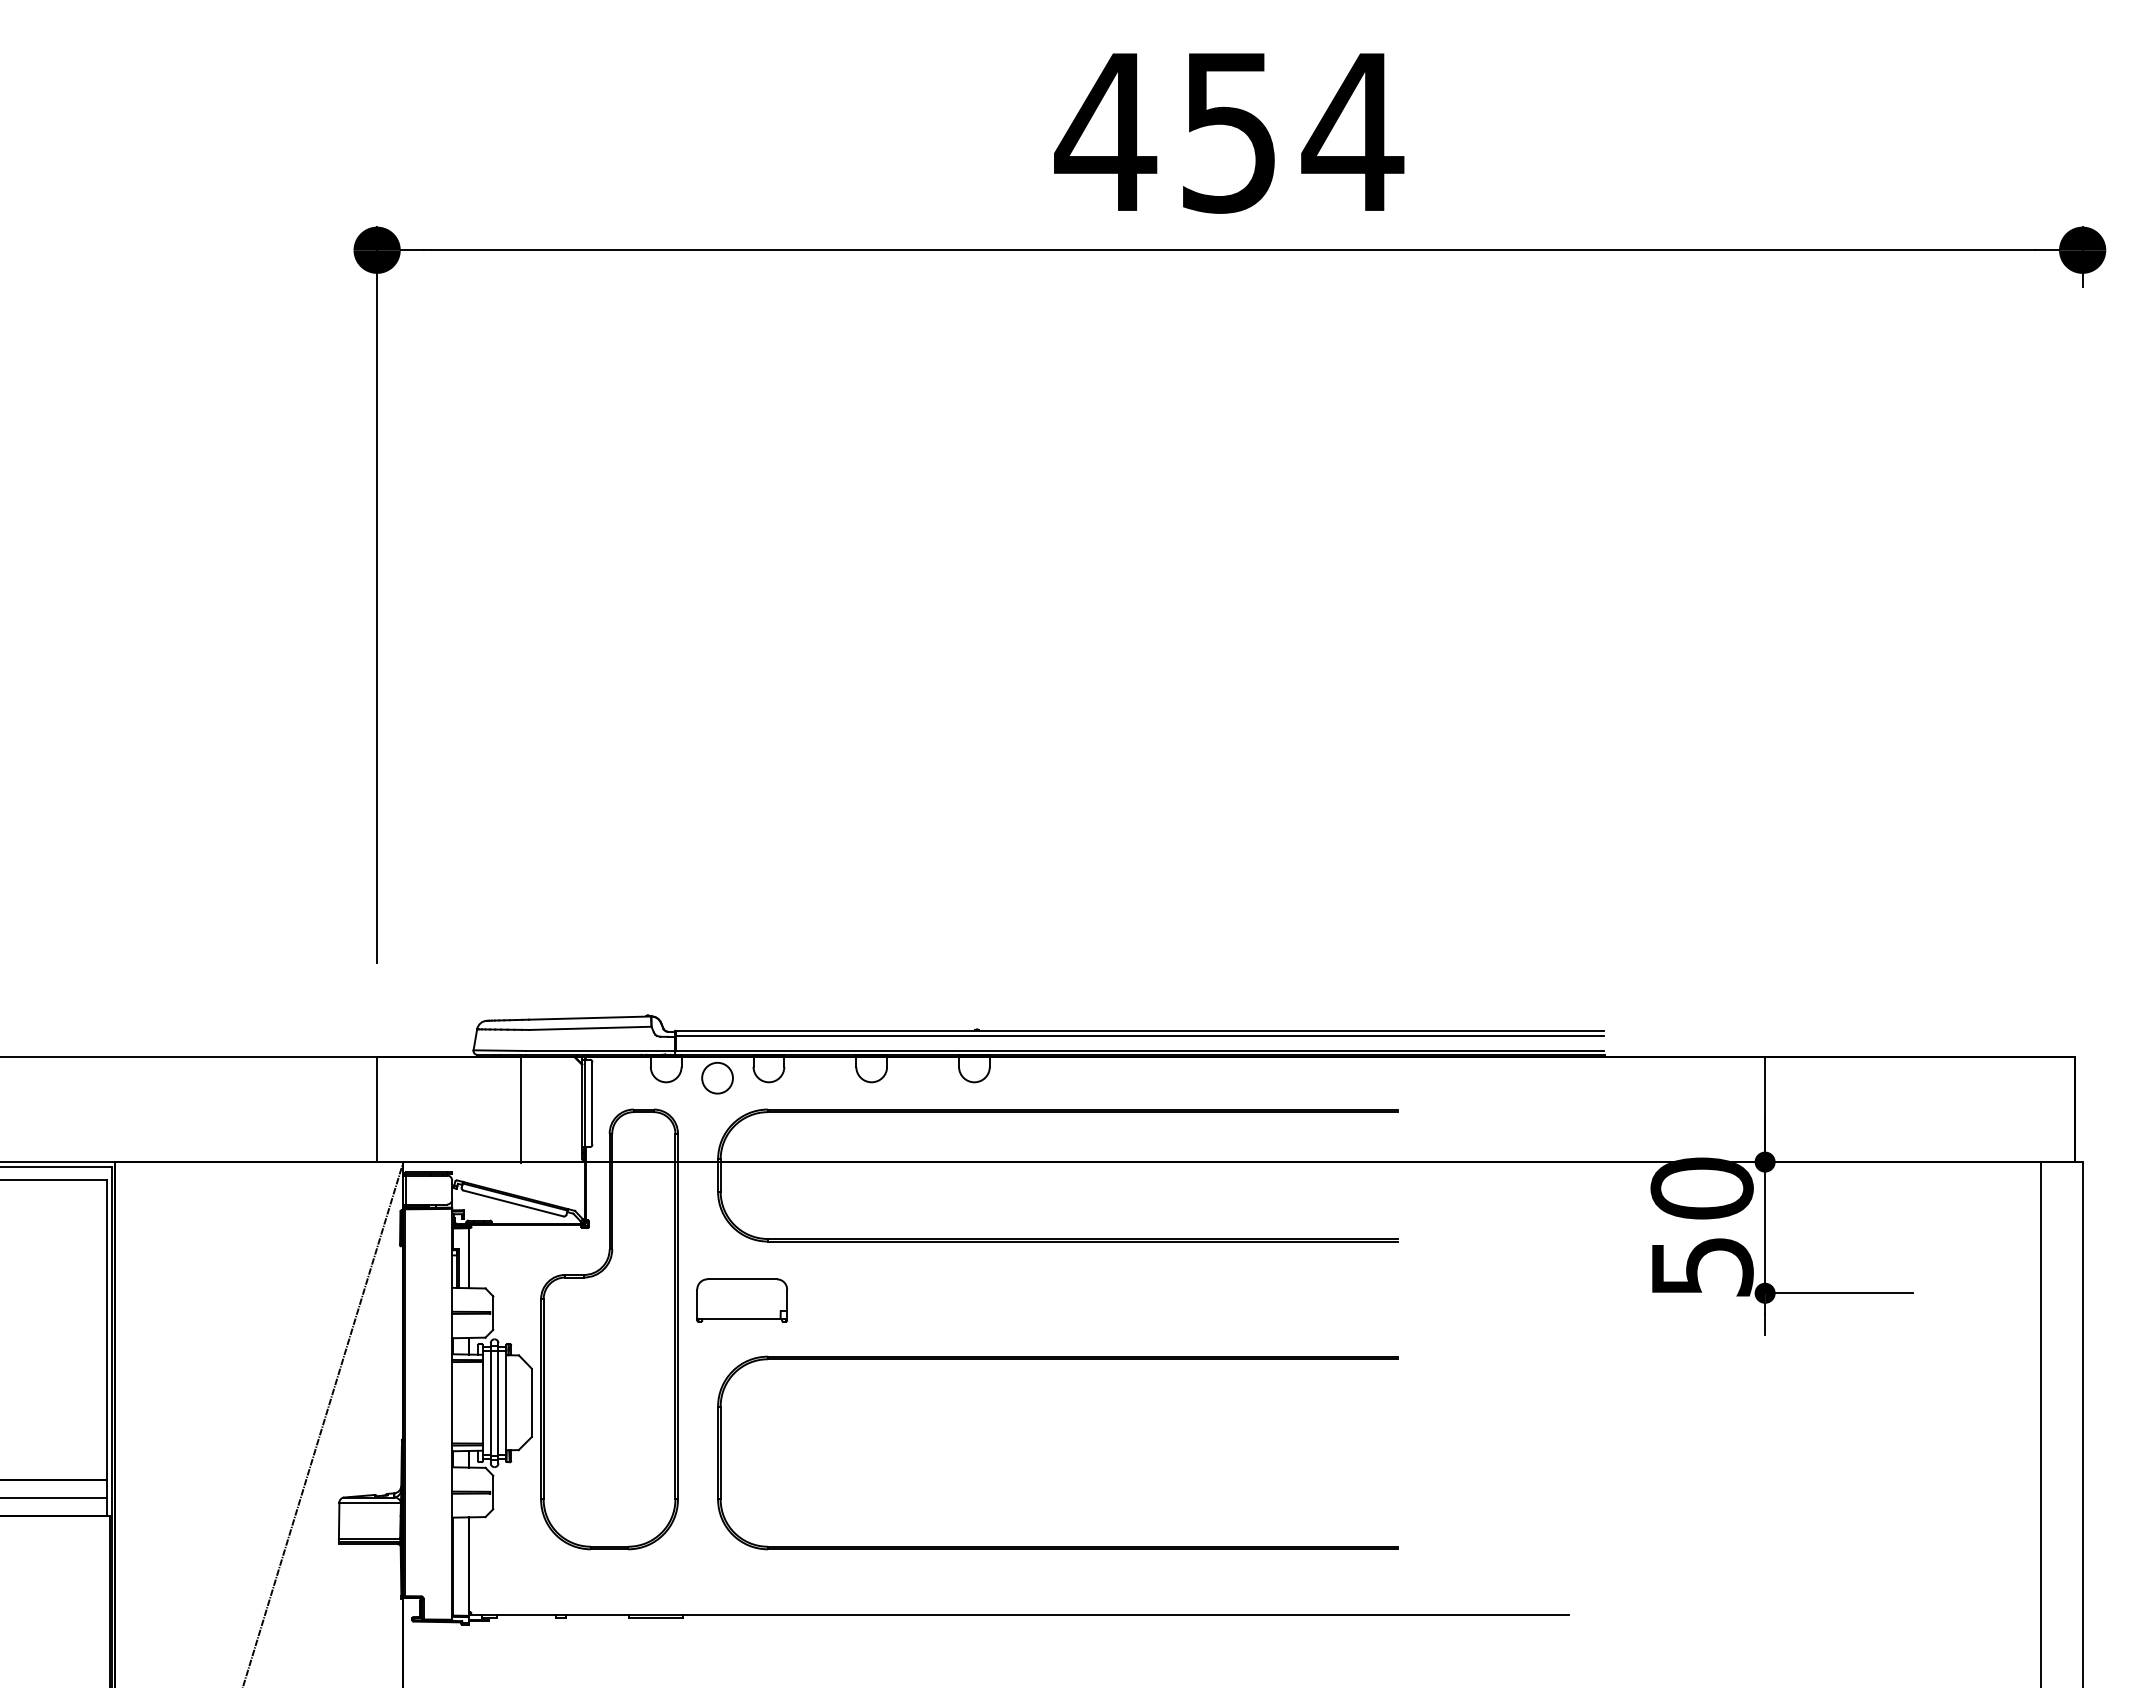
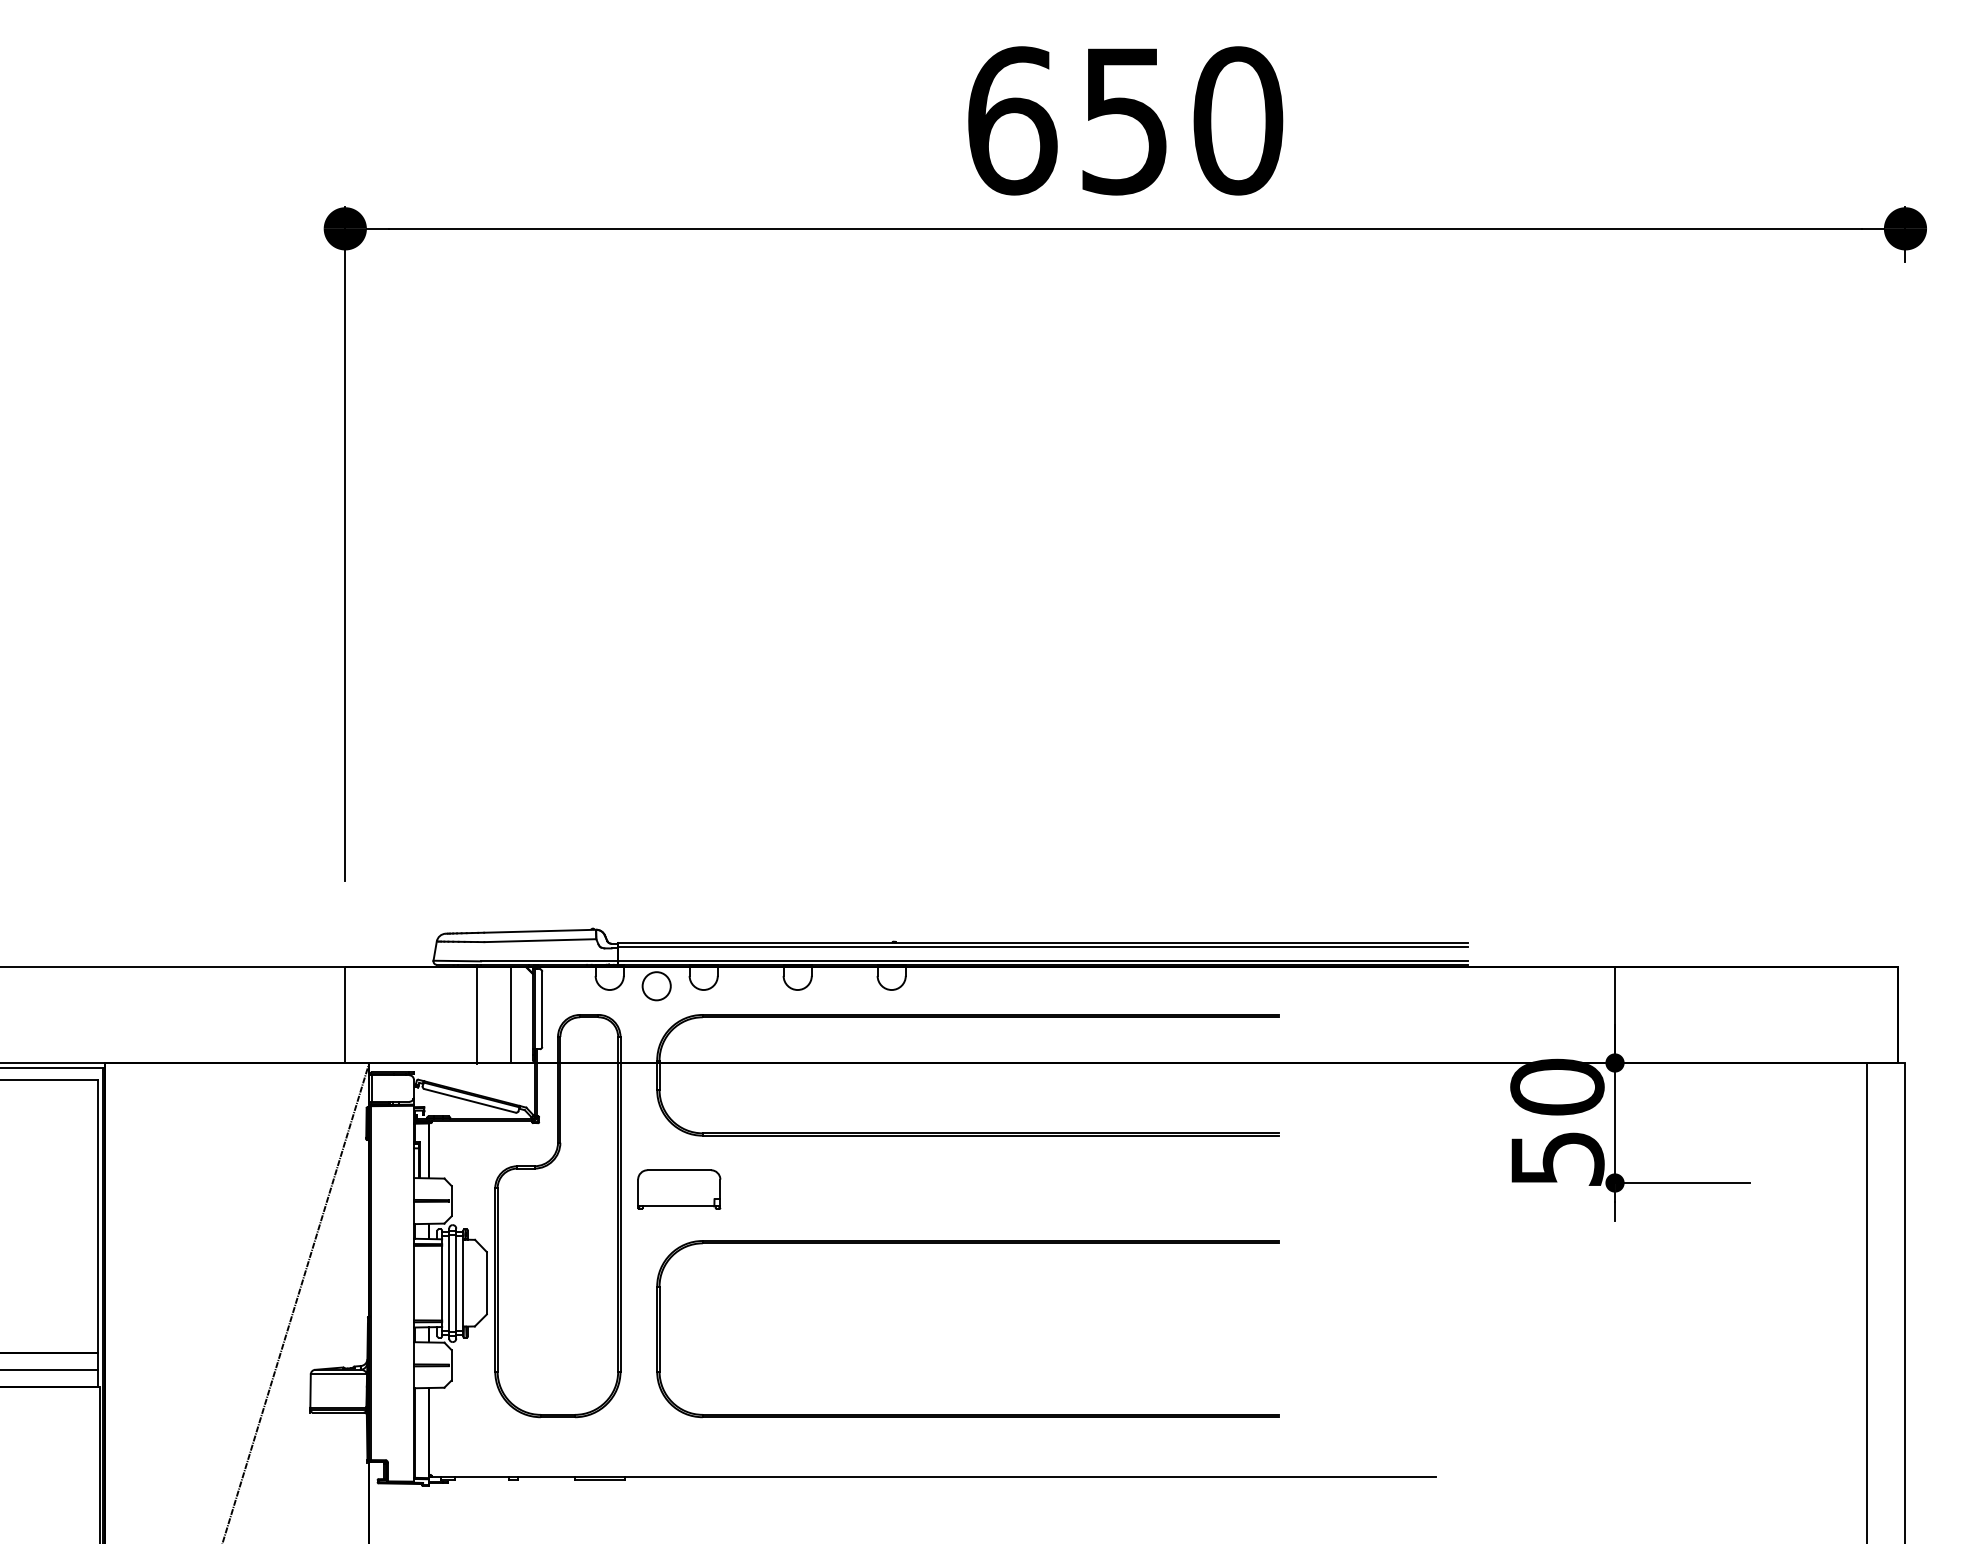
text: (1229, 131) -> (1125, 120), 454 -> 650
line: (558, 1109) -> (511, 1014), added

